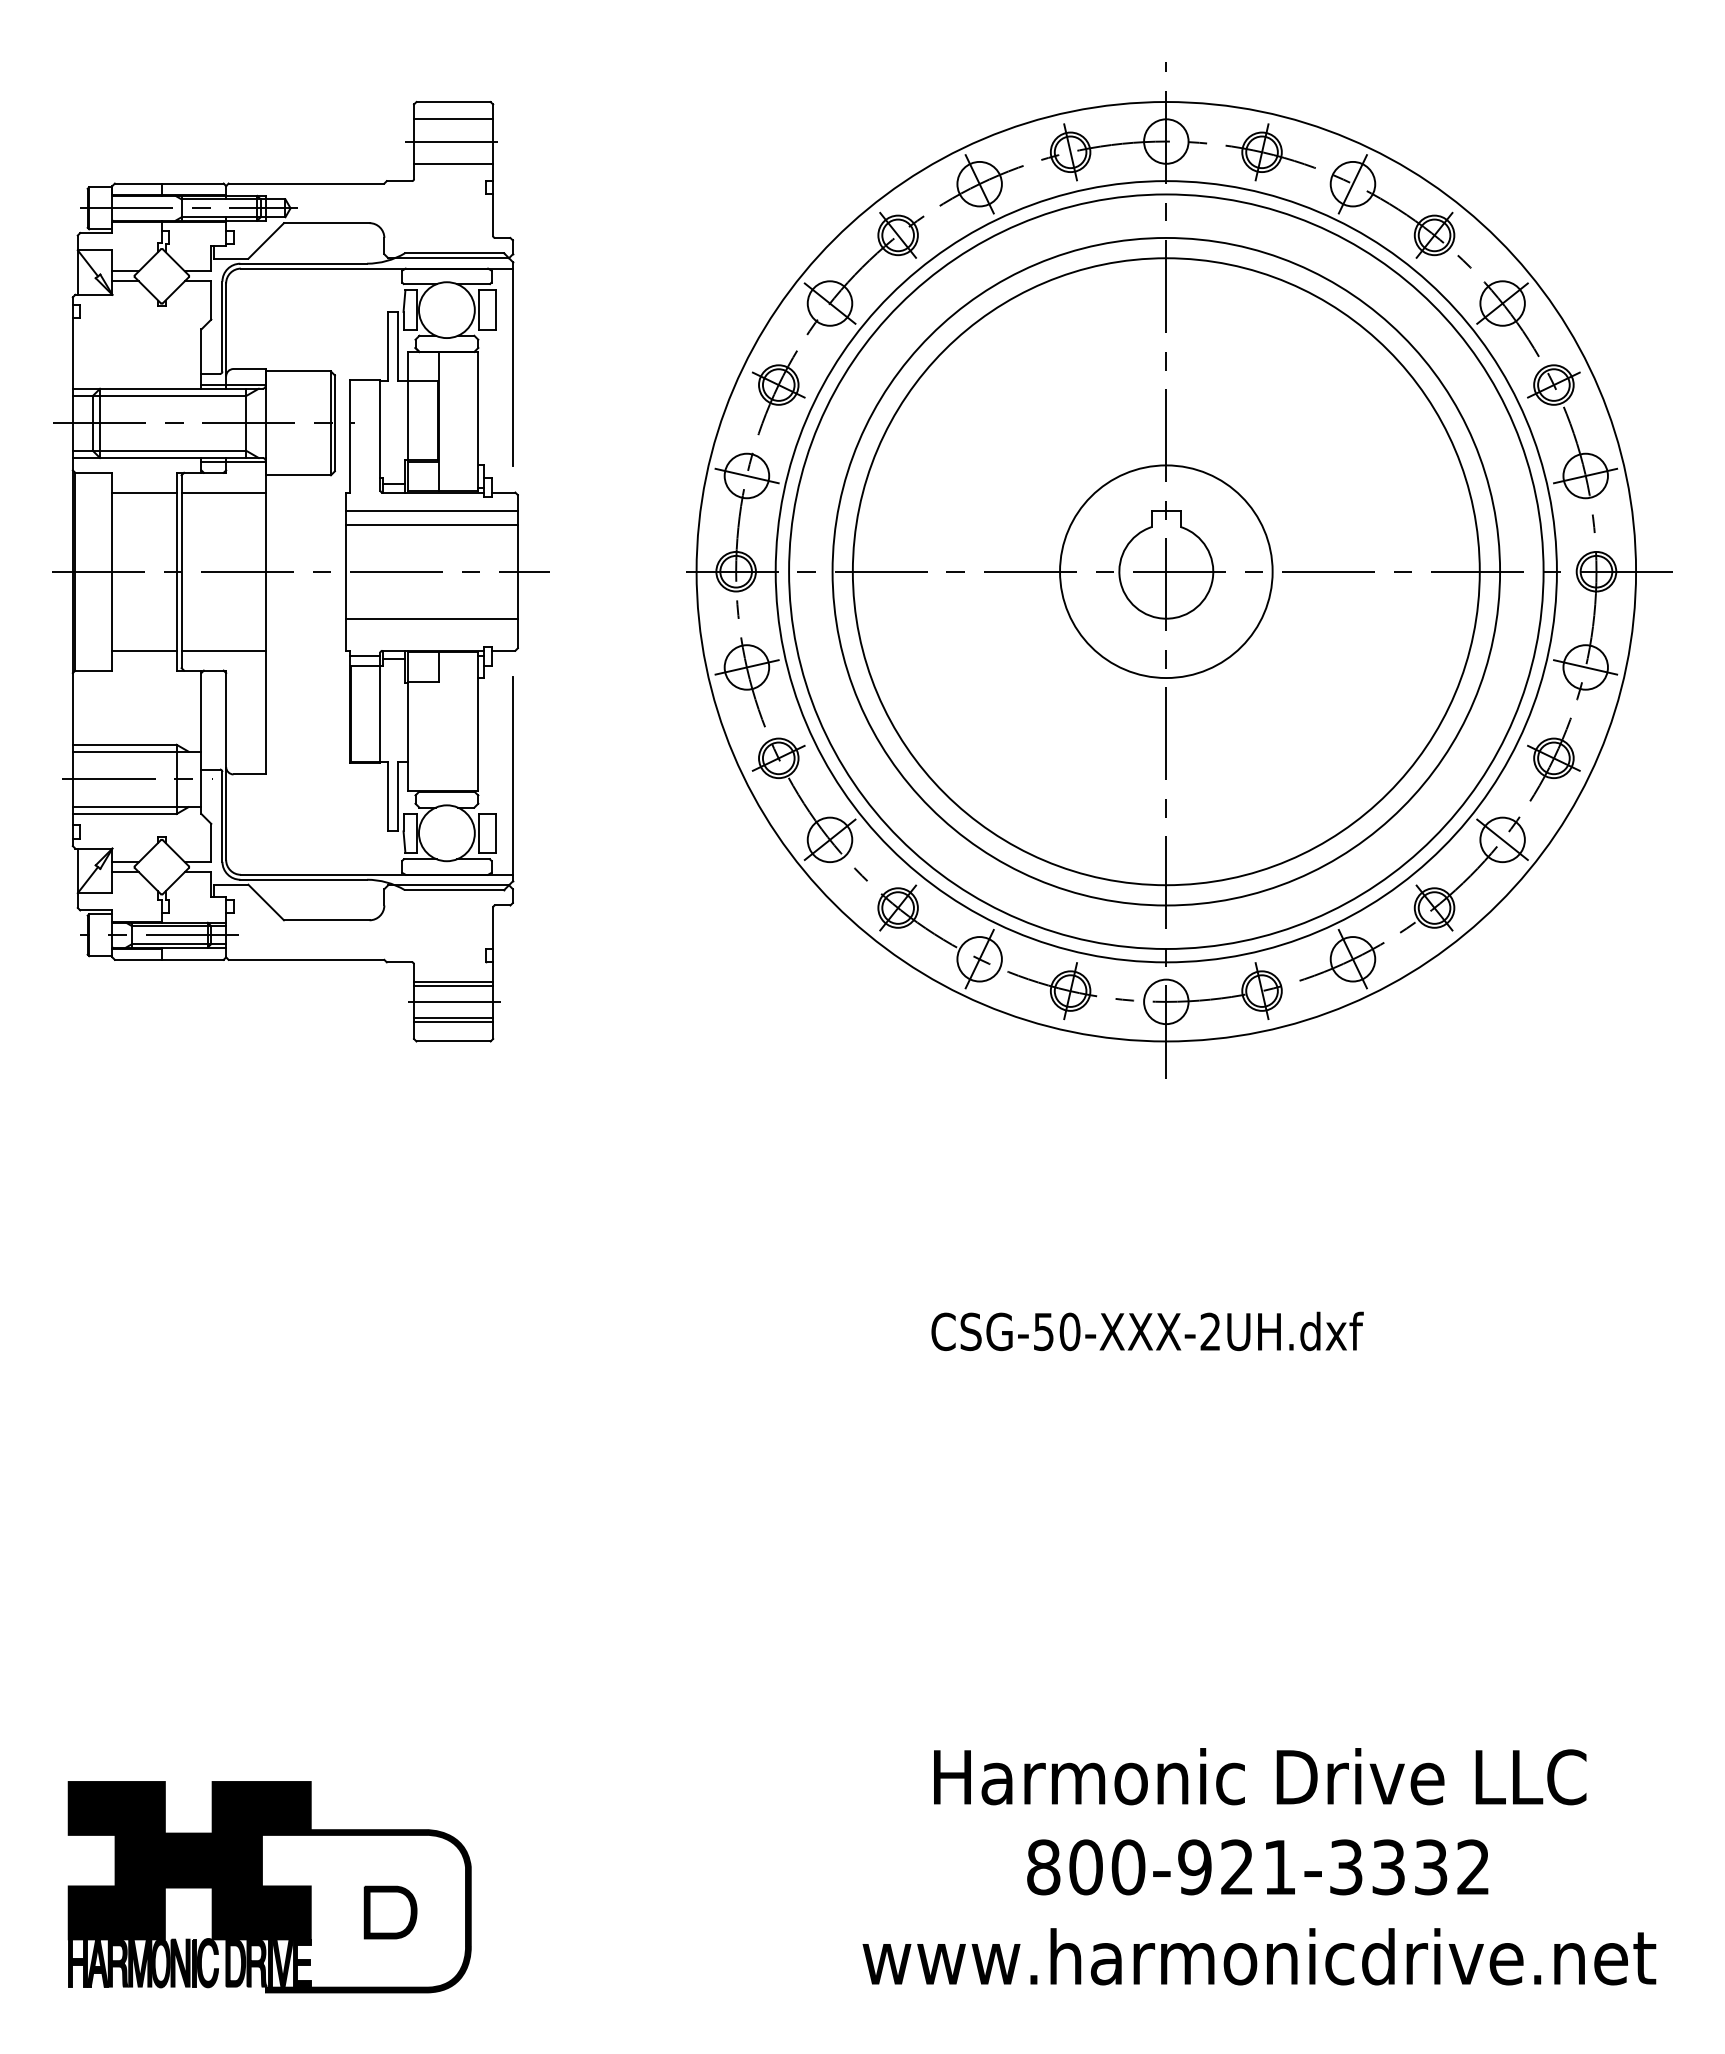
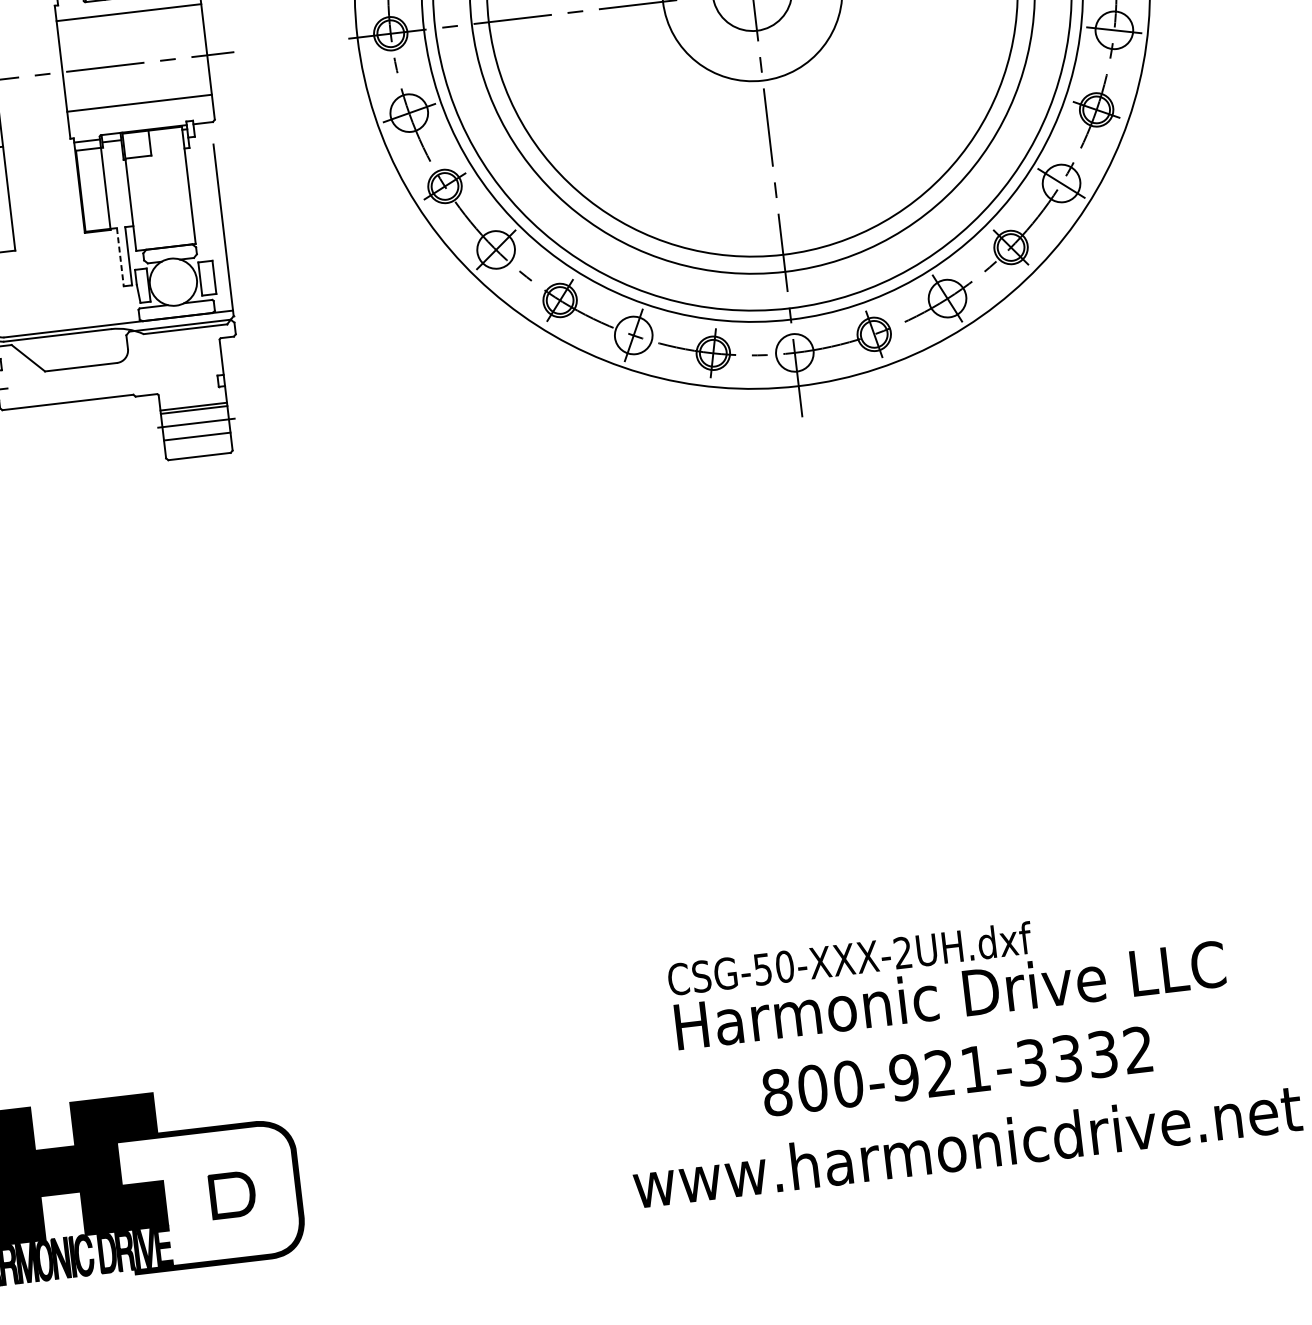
line: (431, 524) -> (129, 24), removed
line: (388, 796) -> (120, 257), solid -> dashed
line: (453, 1021) -> (197, 439), removed
text: (1147, 1331) -> (849, 958), moved

